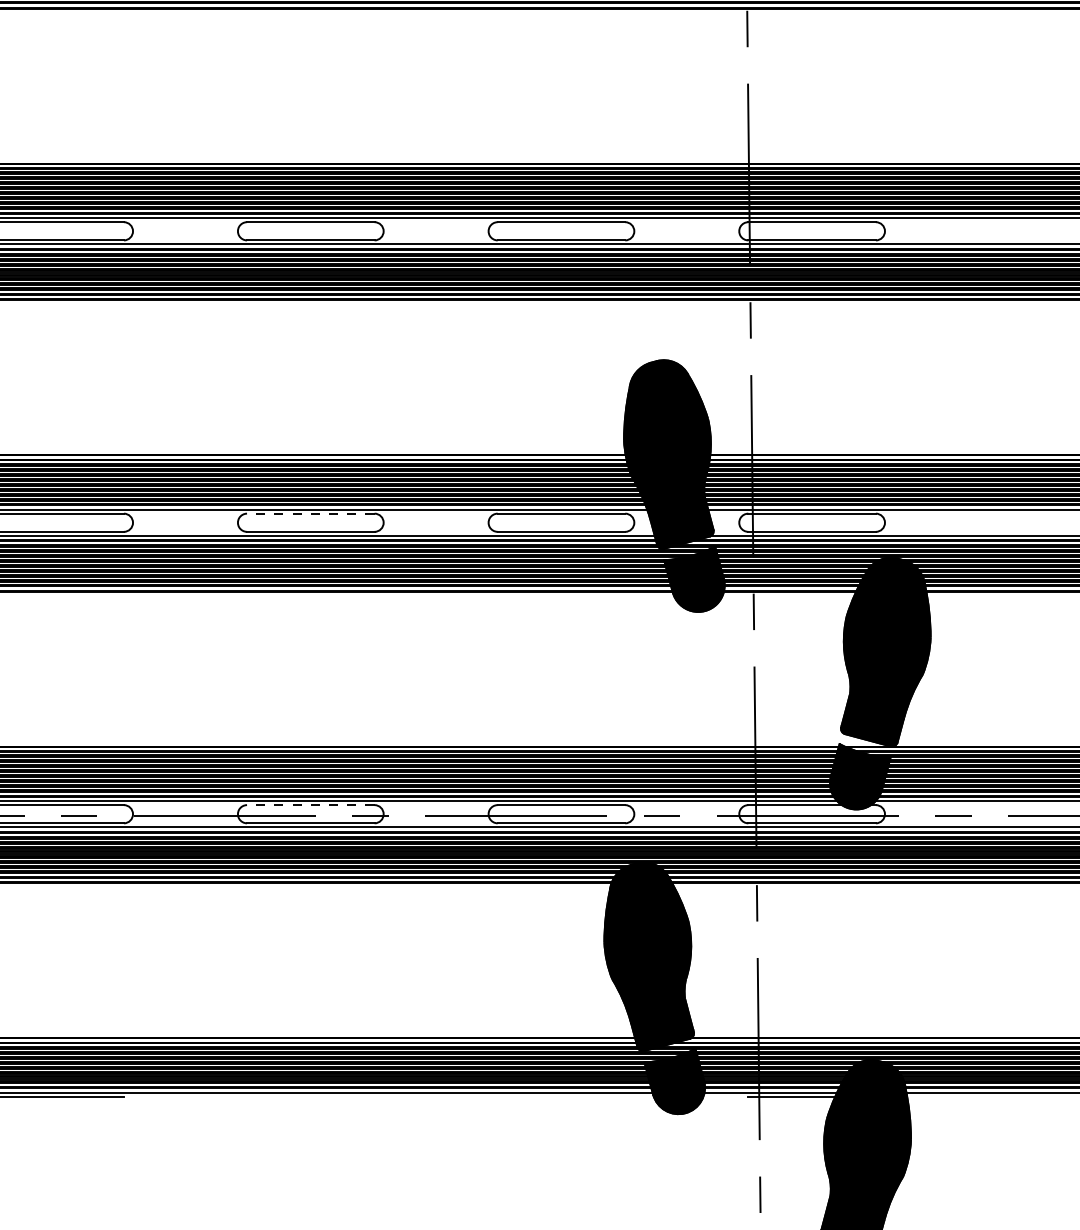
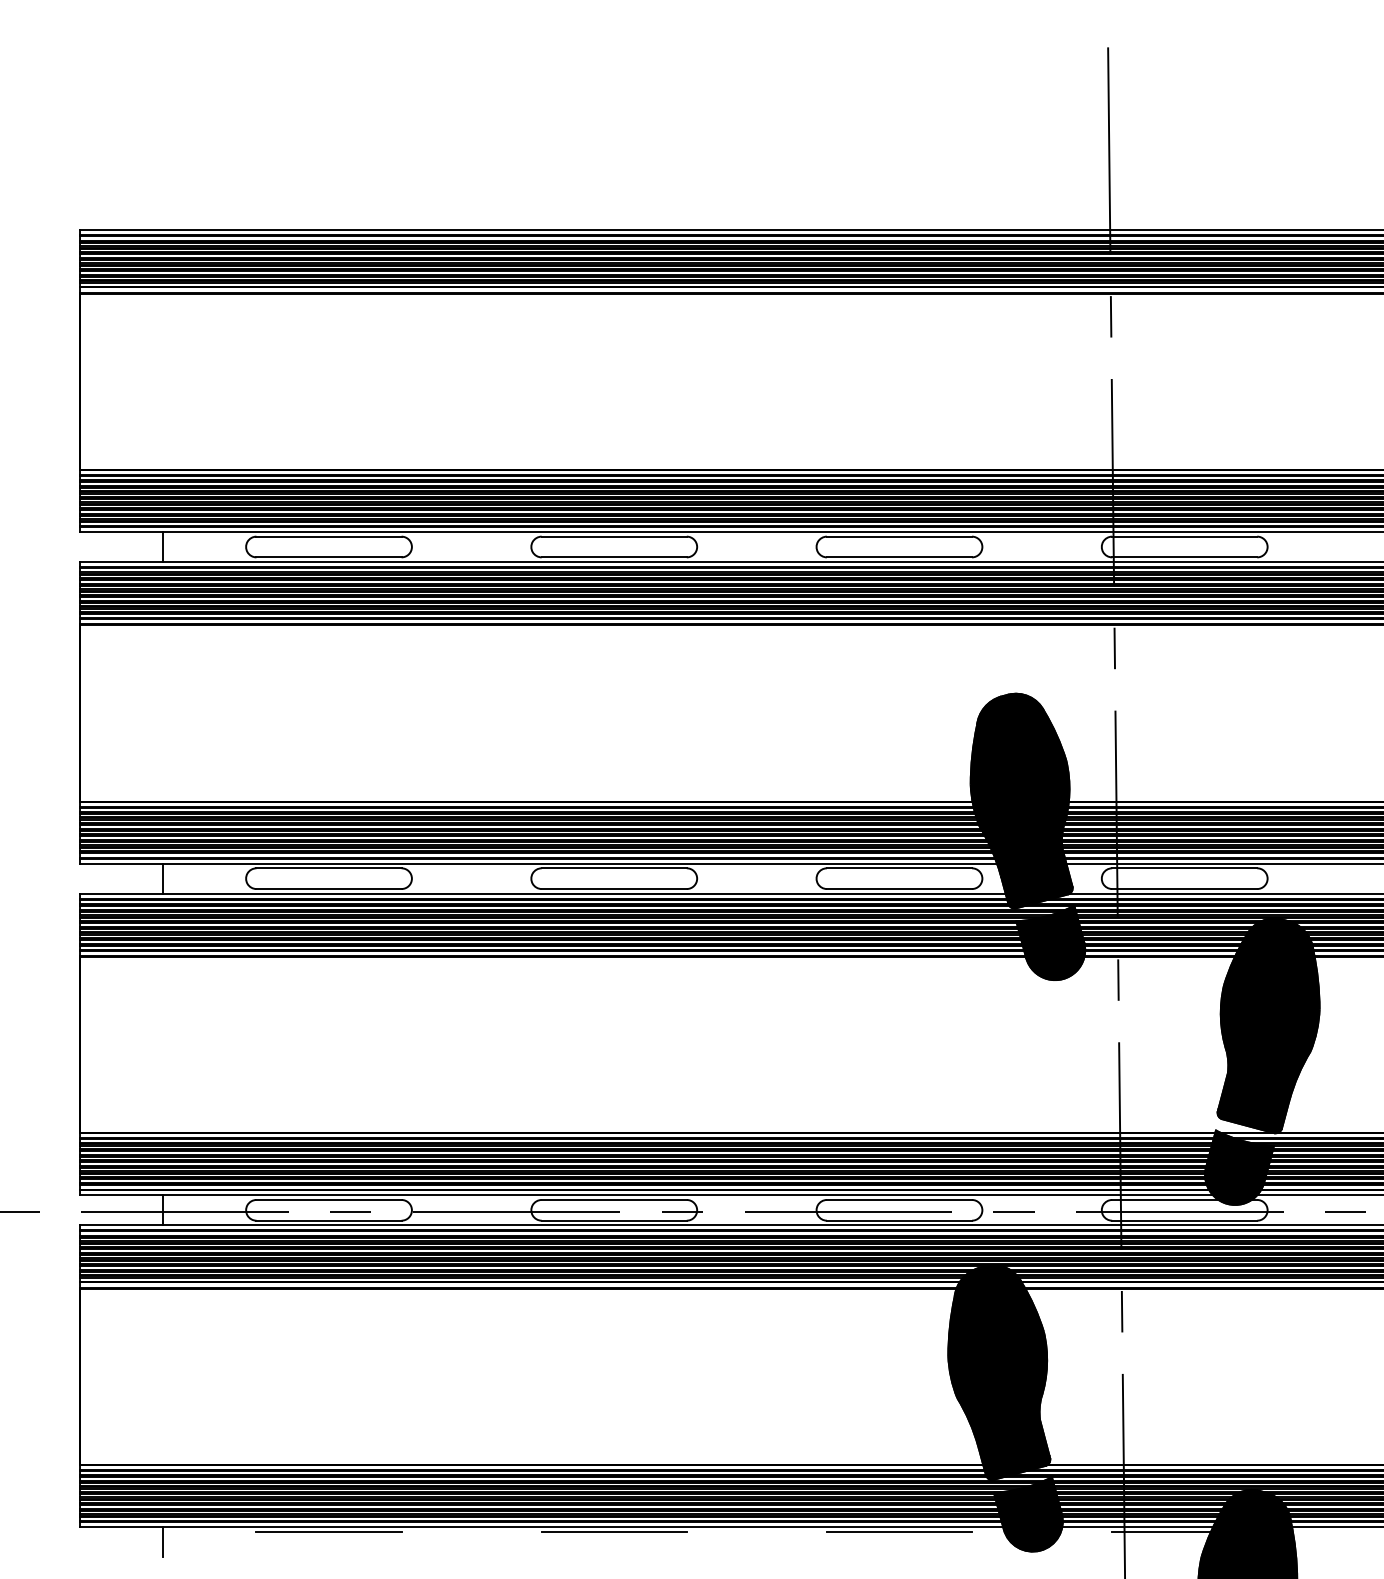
line: (311, 513) -> (614, 868), dashed -> solid
line: (311, 804) -> (614, 1199), dashed -> solid
line: (310, 1096) -> (613, 1531), added
line: (561, 1096) -> (899, 1531), added

